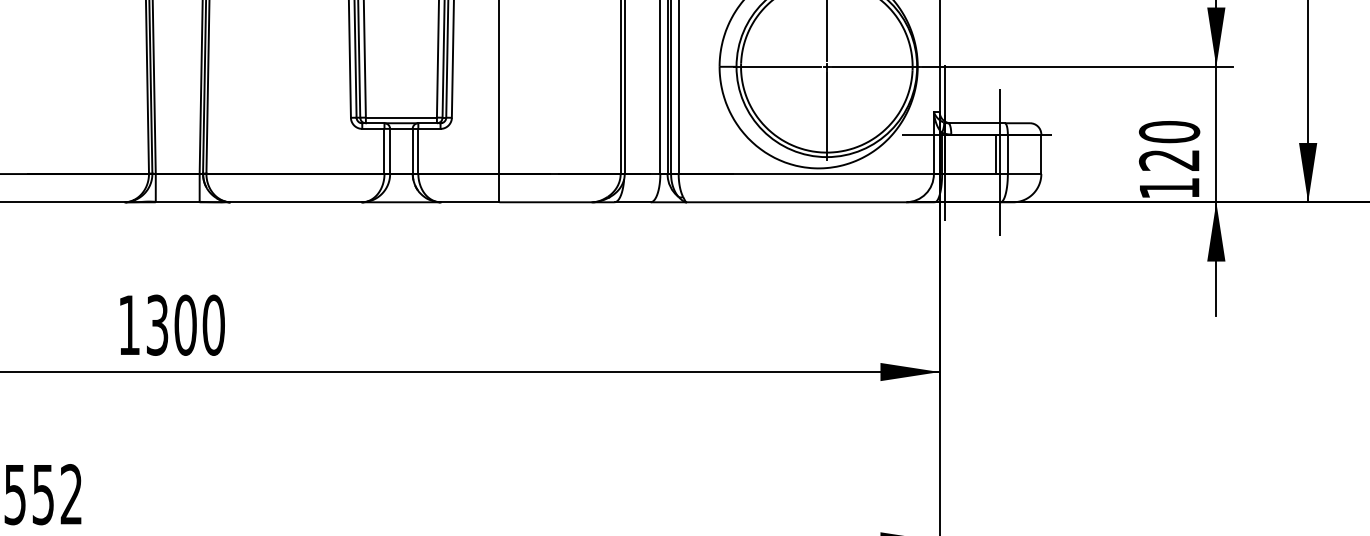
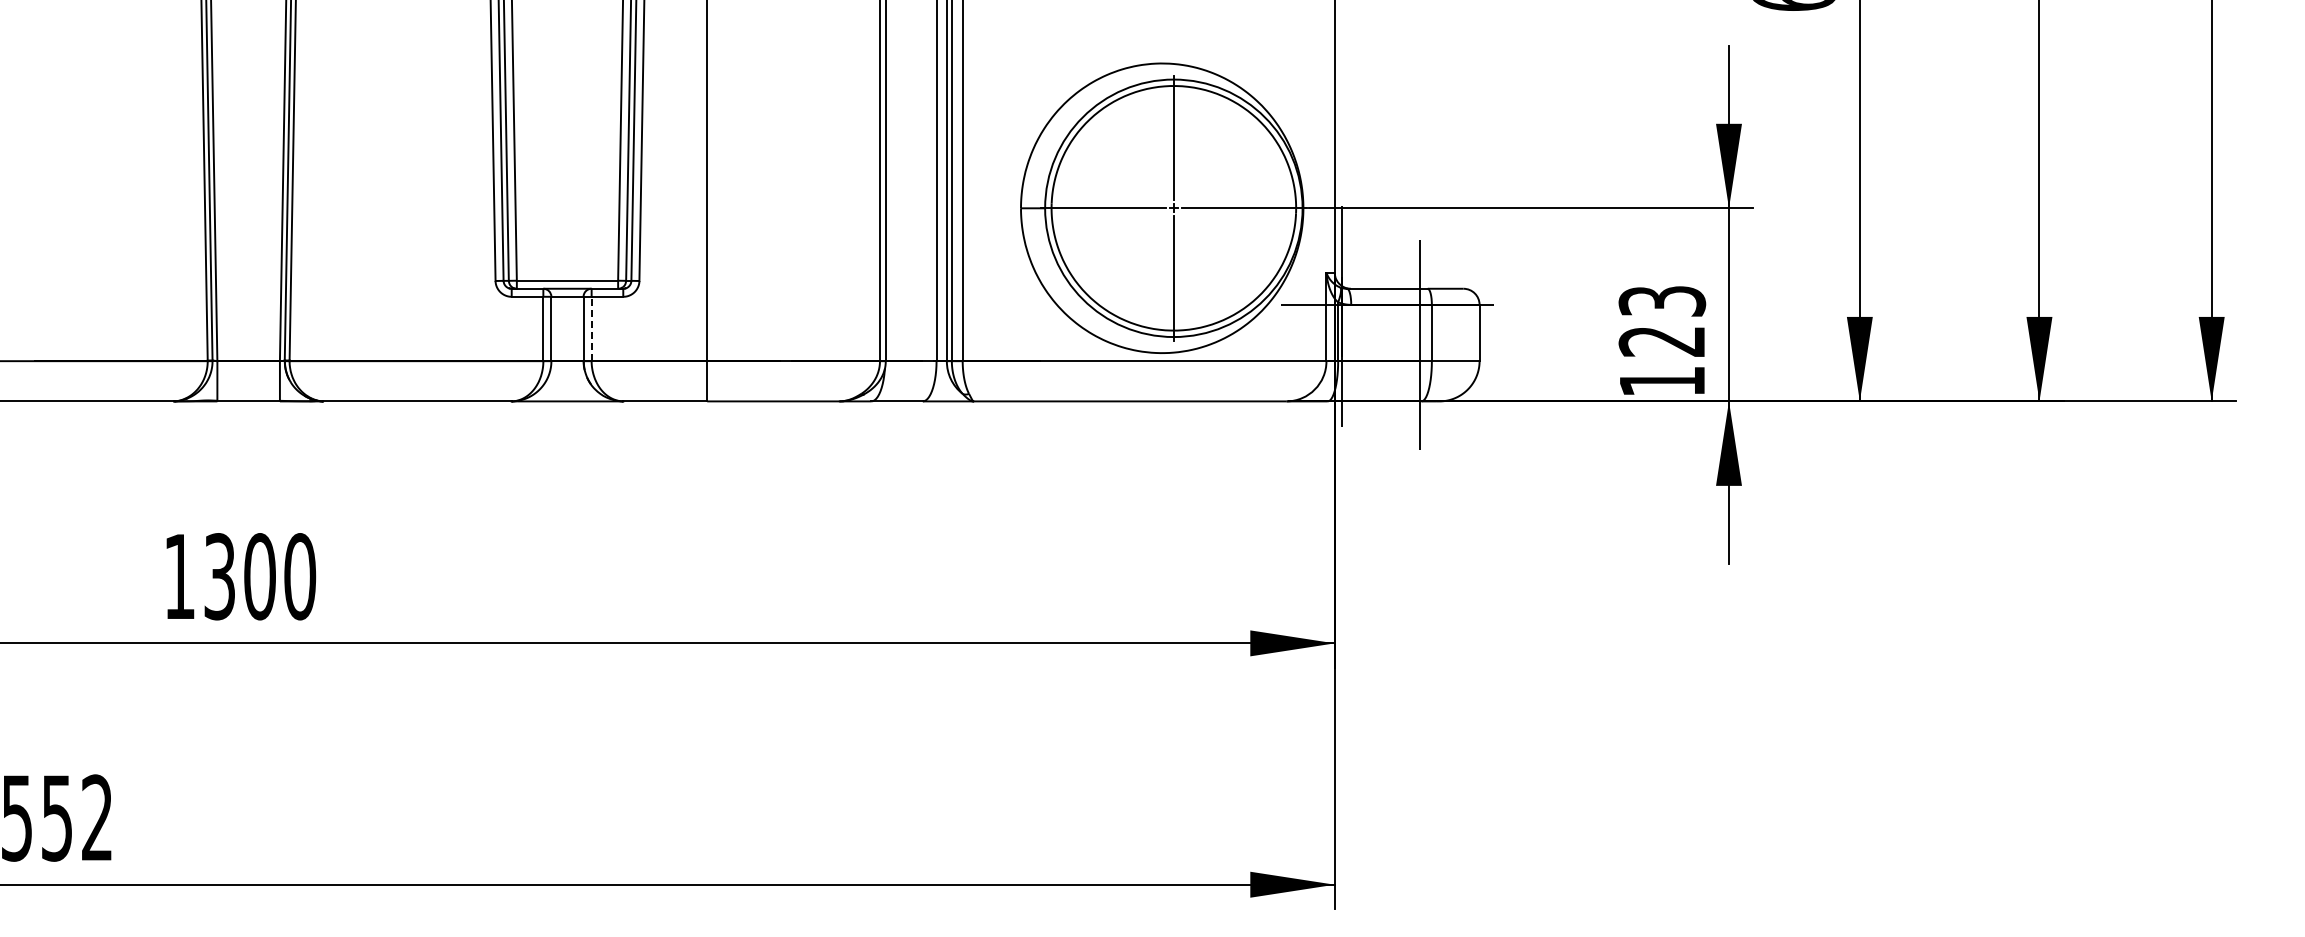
text: (1169, 132) -> (1662, 301), 120 -> 123
line: (418, 151) -> (591, 328), solid -> dashed
line: (996, 153) -> (1415, 332), removed

